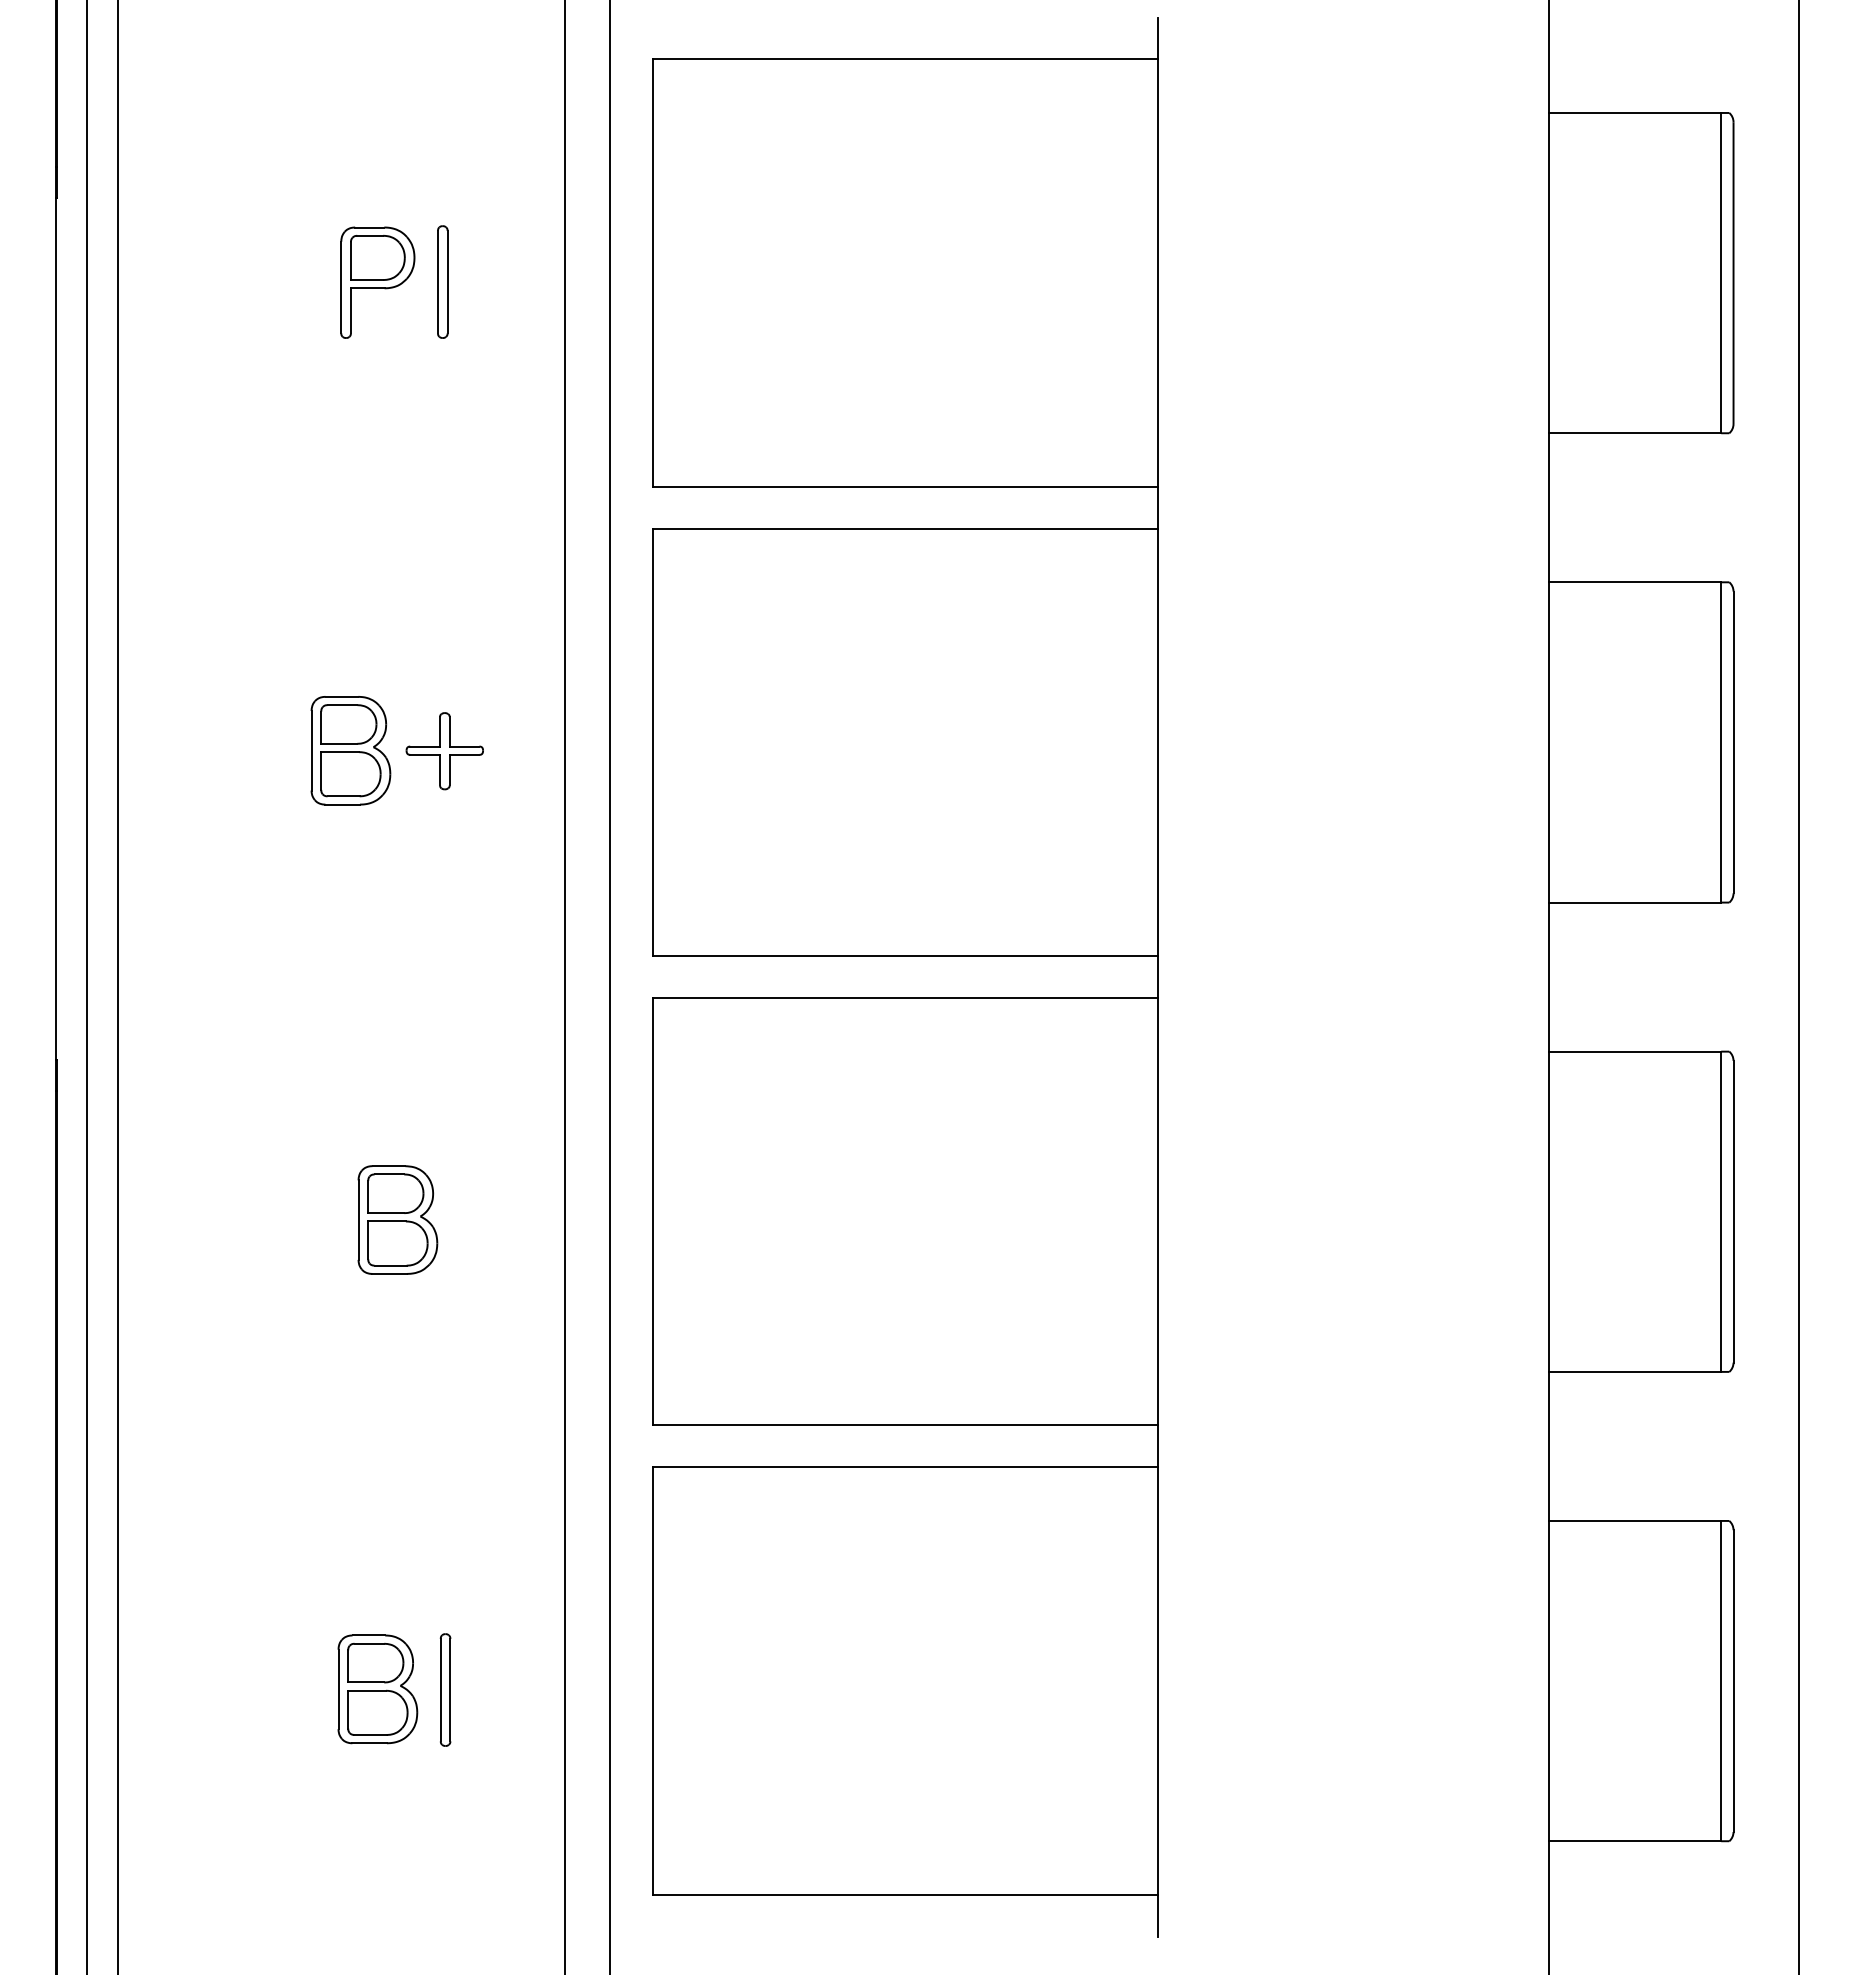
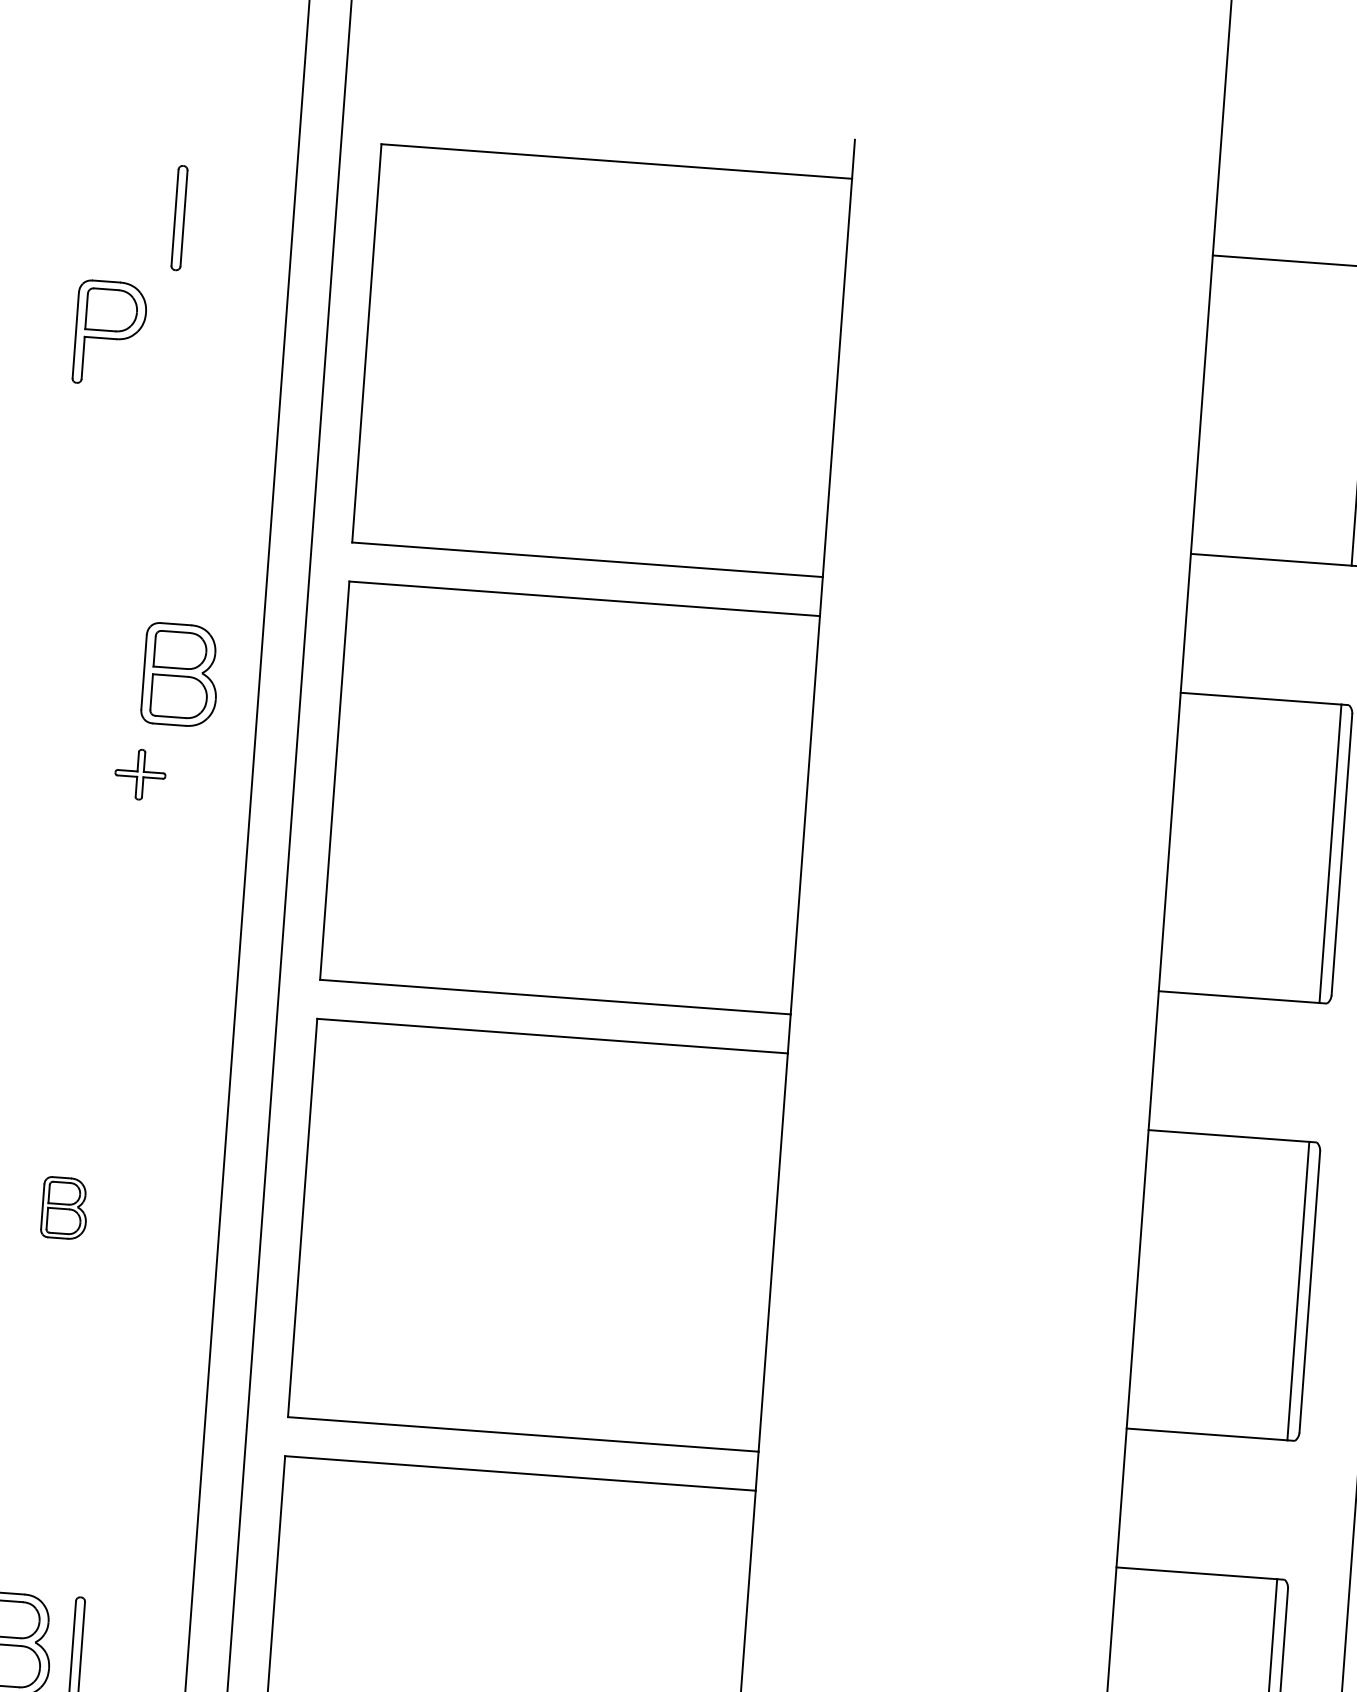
part: (442, 281) -> (179, 217), moved
part: (350, 750) -> (180, 674), moved
part: (444, 751) -> (140, 774), size x0.7
part: (397, 1219) -> (64, 1207), size x0.6

